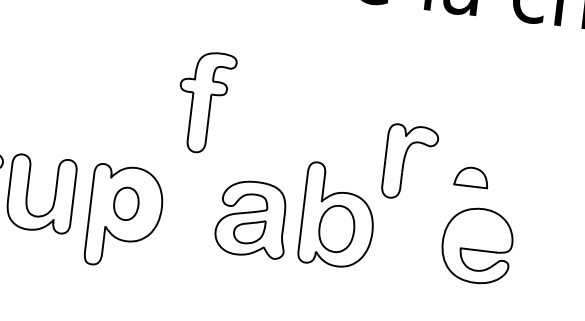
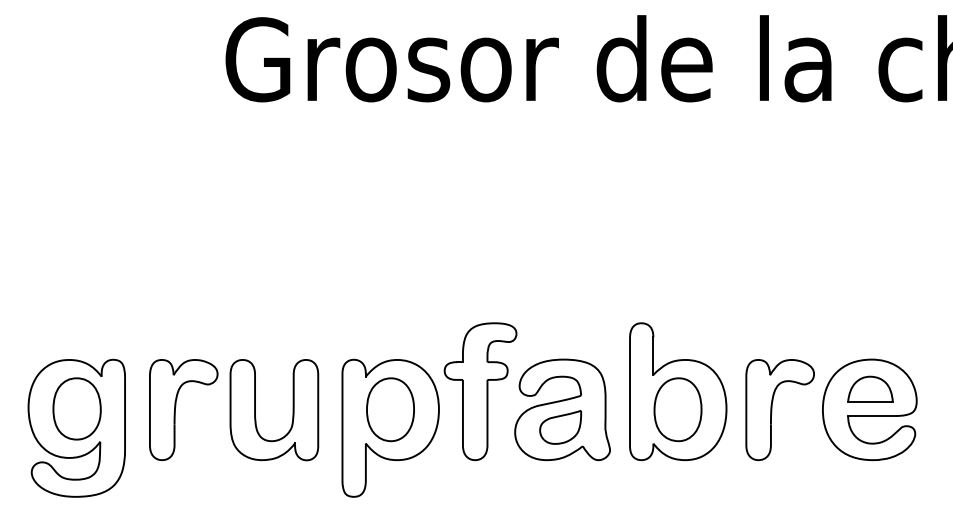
part: (205, 102) -> (480, 391), moved
part: (404, 161) -> (772, 409), moved
part: (471, 176) -> (870, 388), moved
part: (126, 203) -> (390, 409), size x1.43

